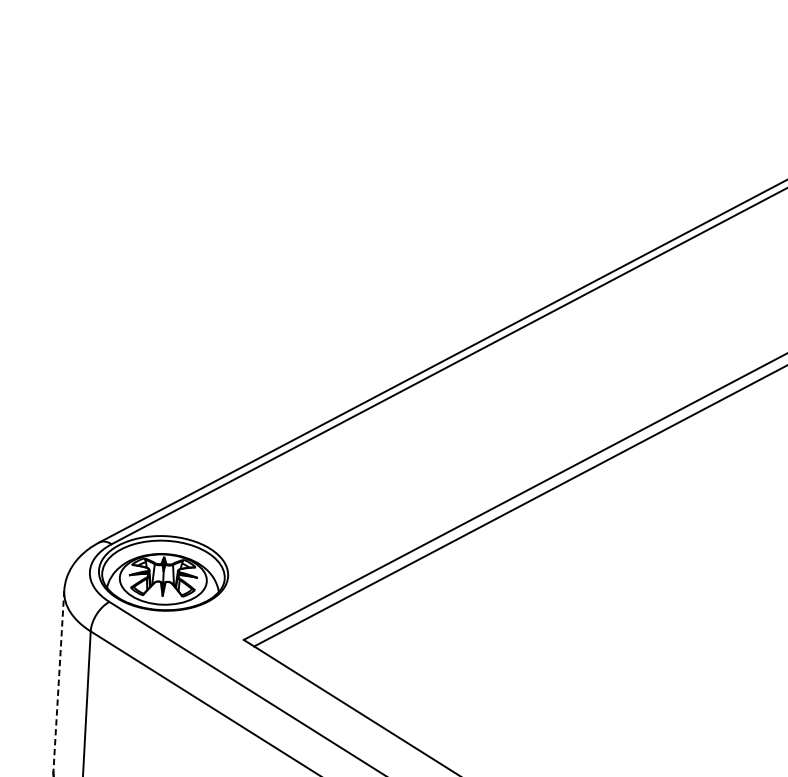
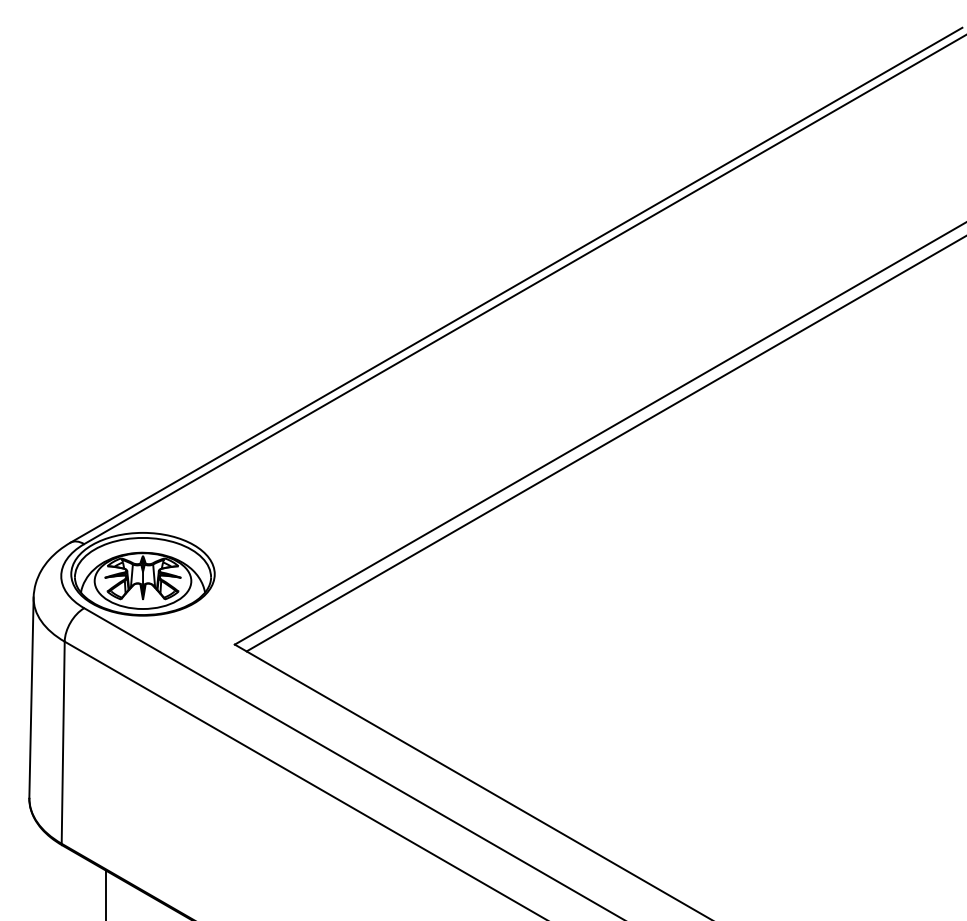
line: (58, 681) -> (31, 698), dashed -> solid

